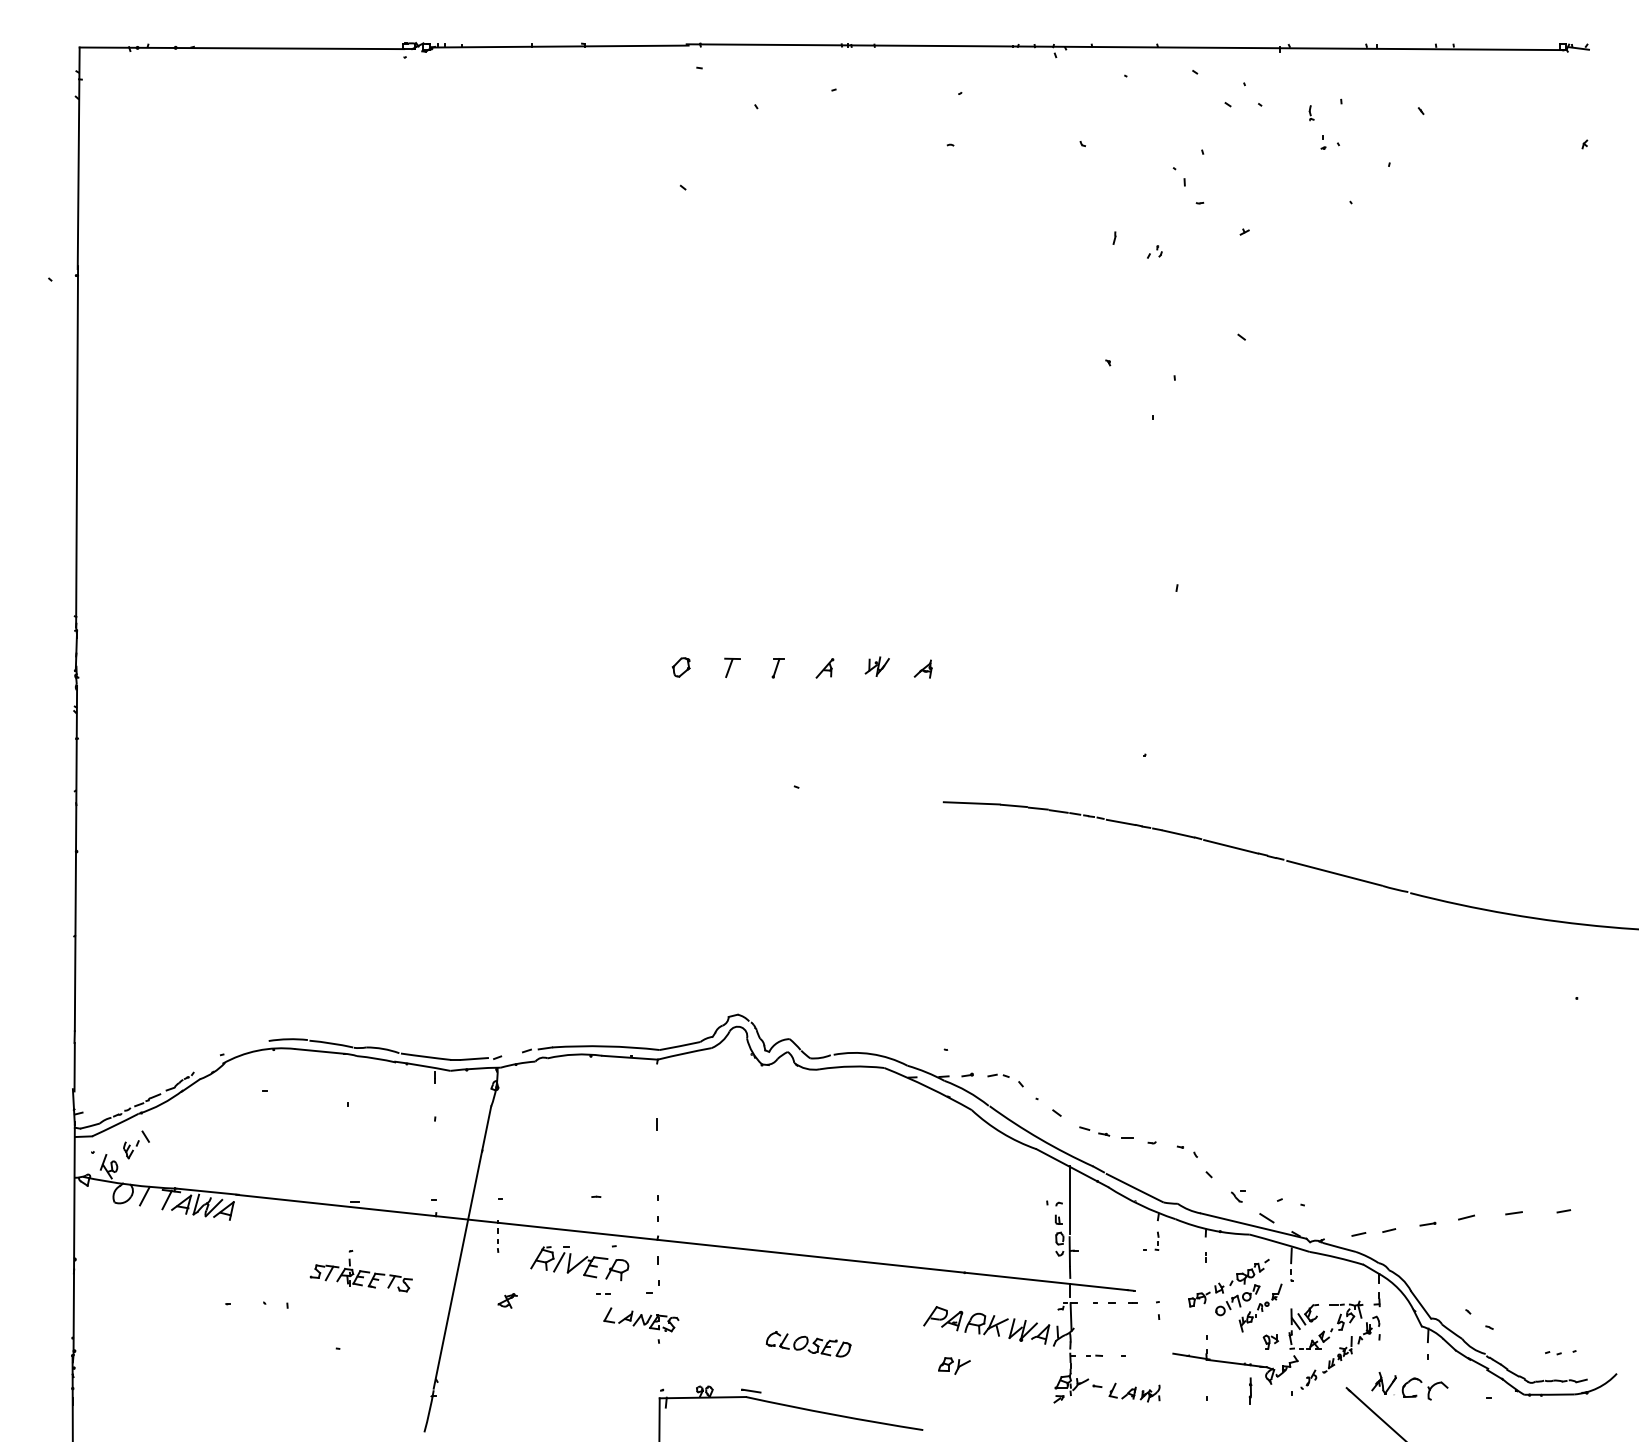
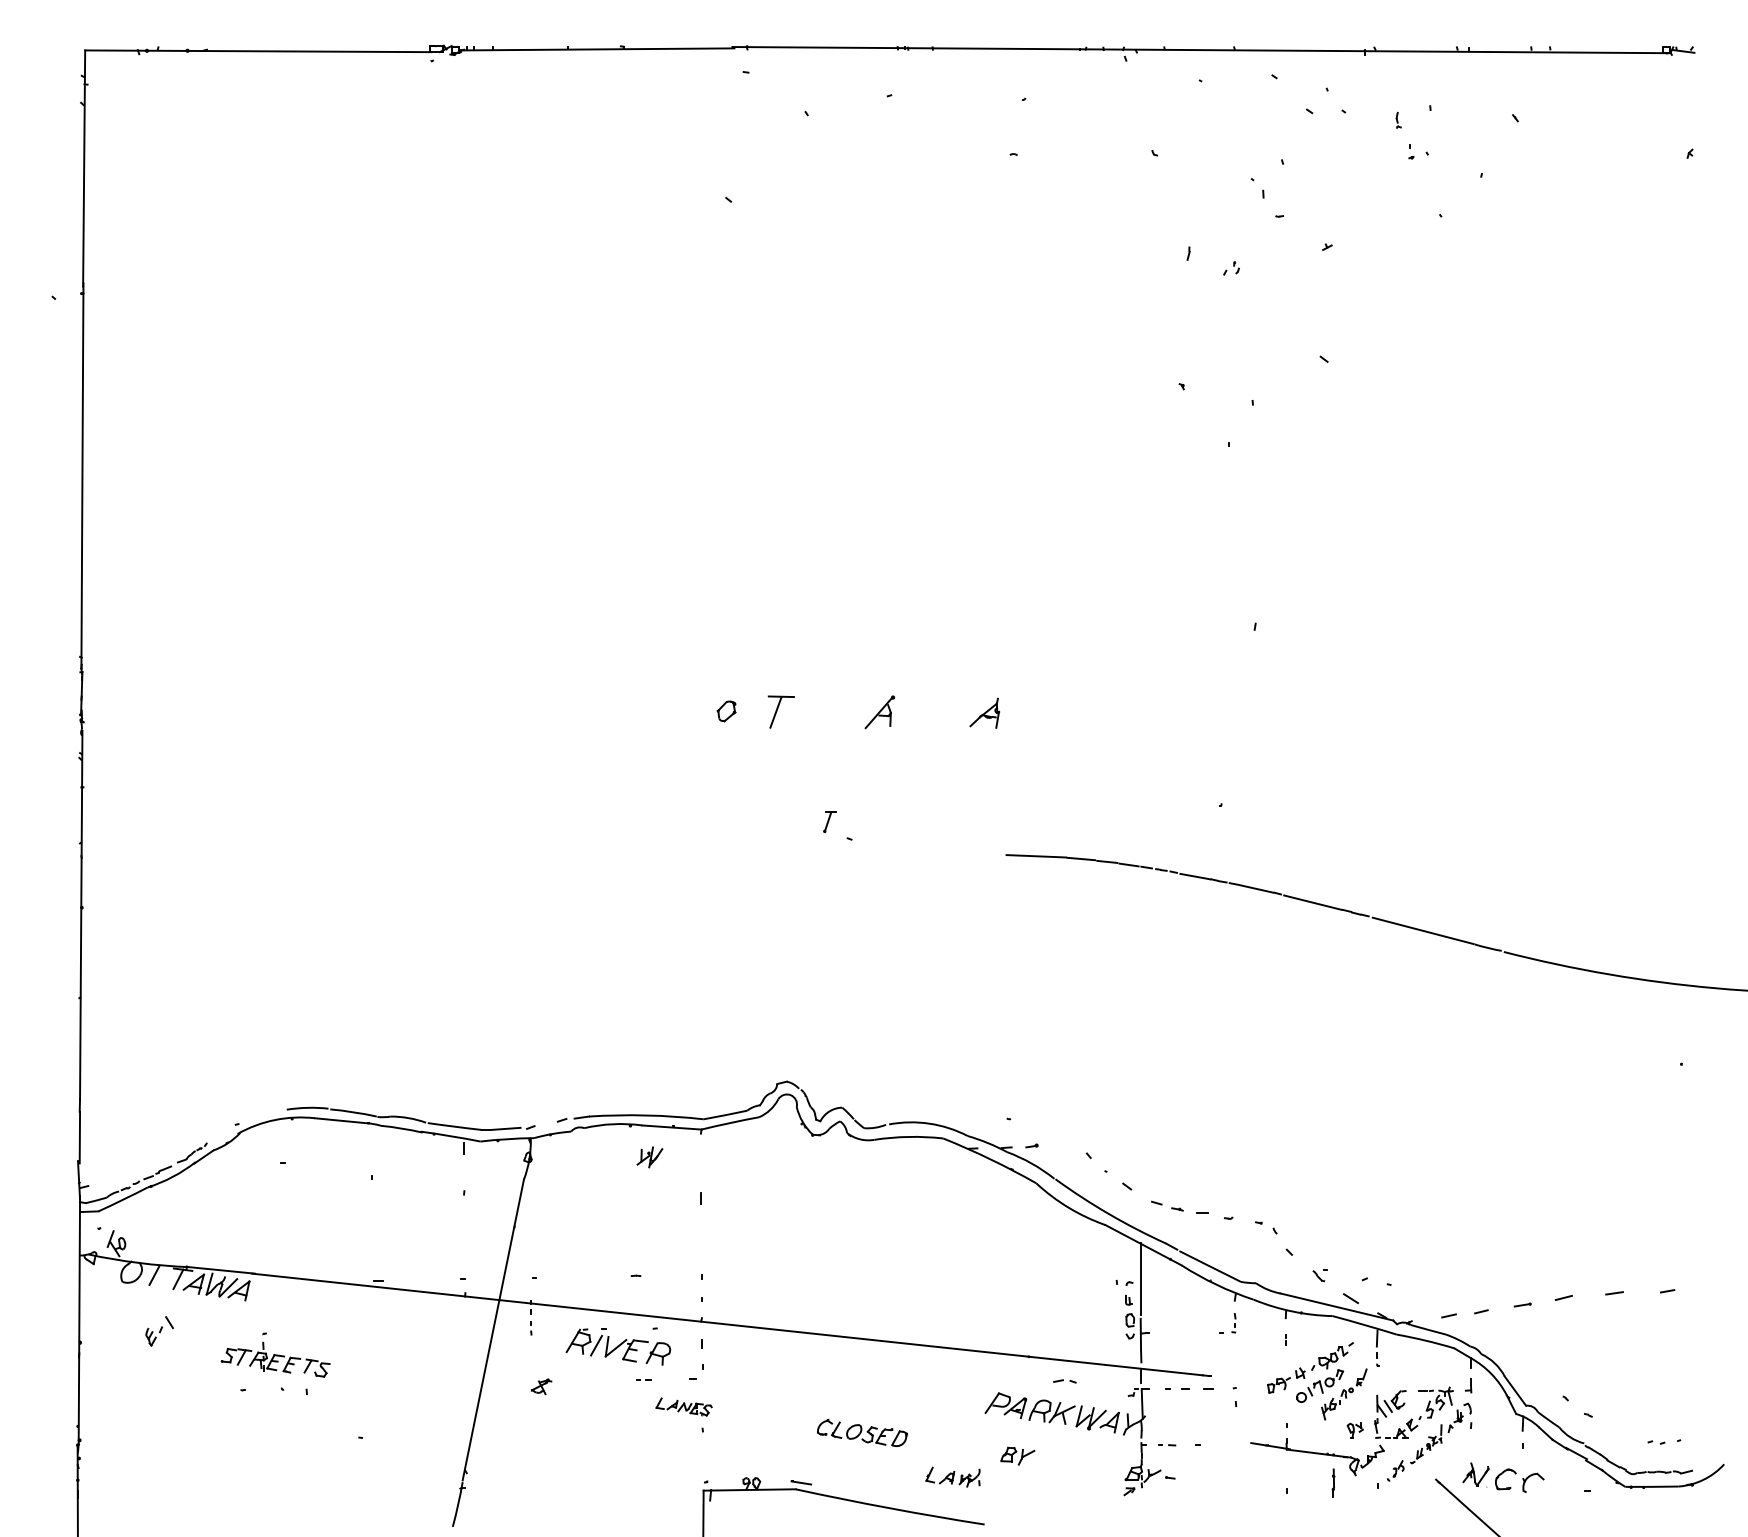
part: (876, 666) -> (649, 1157), moved
part: (732, 667) -> (781, 711), size x1.6
part: (777, 668) -> (829, 822), moved
part: (824, 668) -> (879, 712), size x1.6
part: (922, 668) -> (983, 712), size x1.6
part: (998, 1075) -> (1064, 1381), moved
part: (136, 1144) -> (159, 1330), moved
part: (360, 1271) -> (274, 1355), moved
part: (641, 1319) -> (684, 1406), size x0.7
part: (1134, 1392) -> (952, 1476), moved

